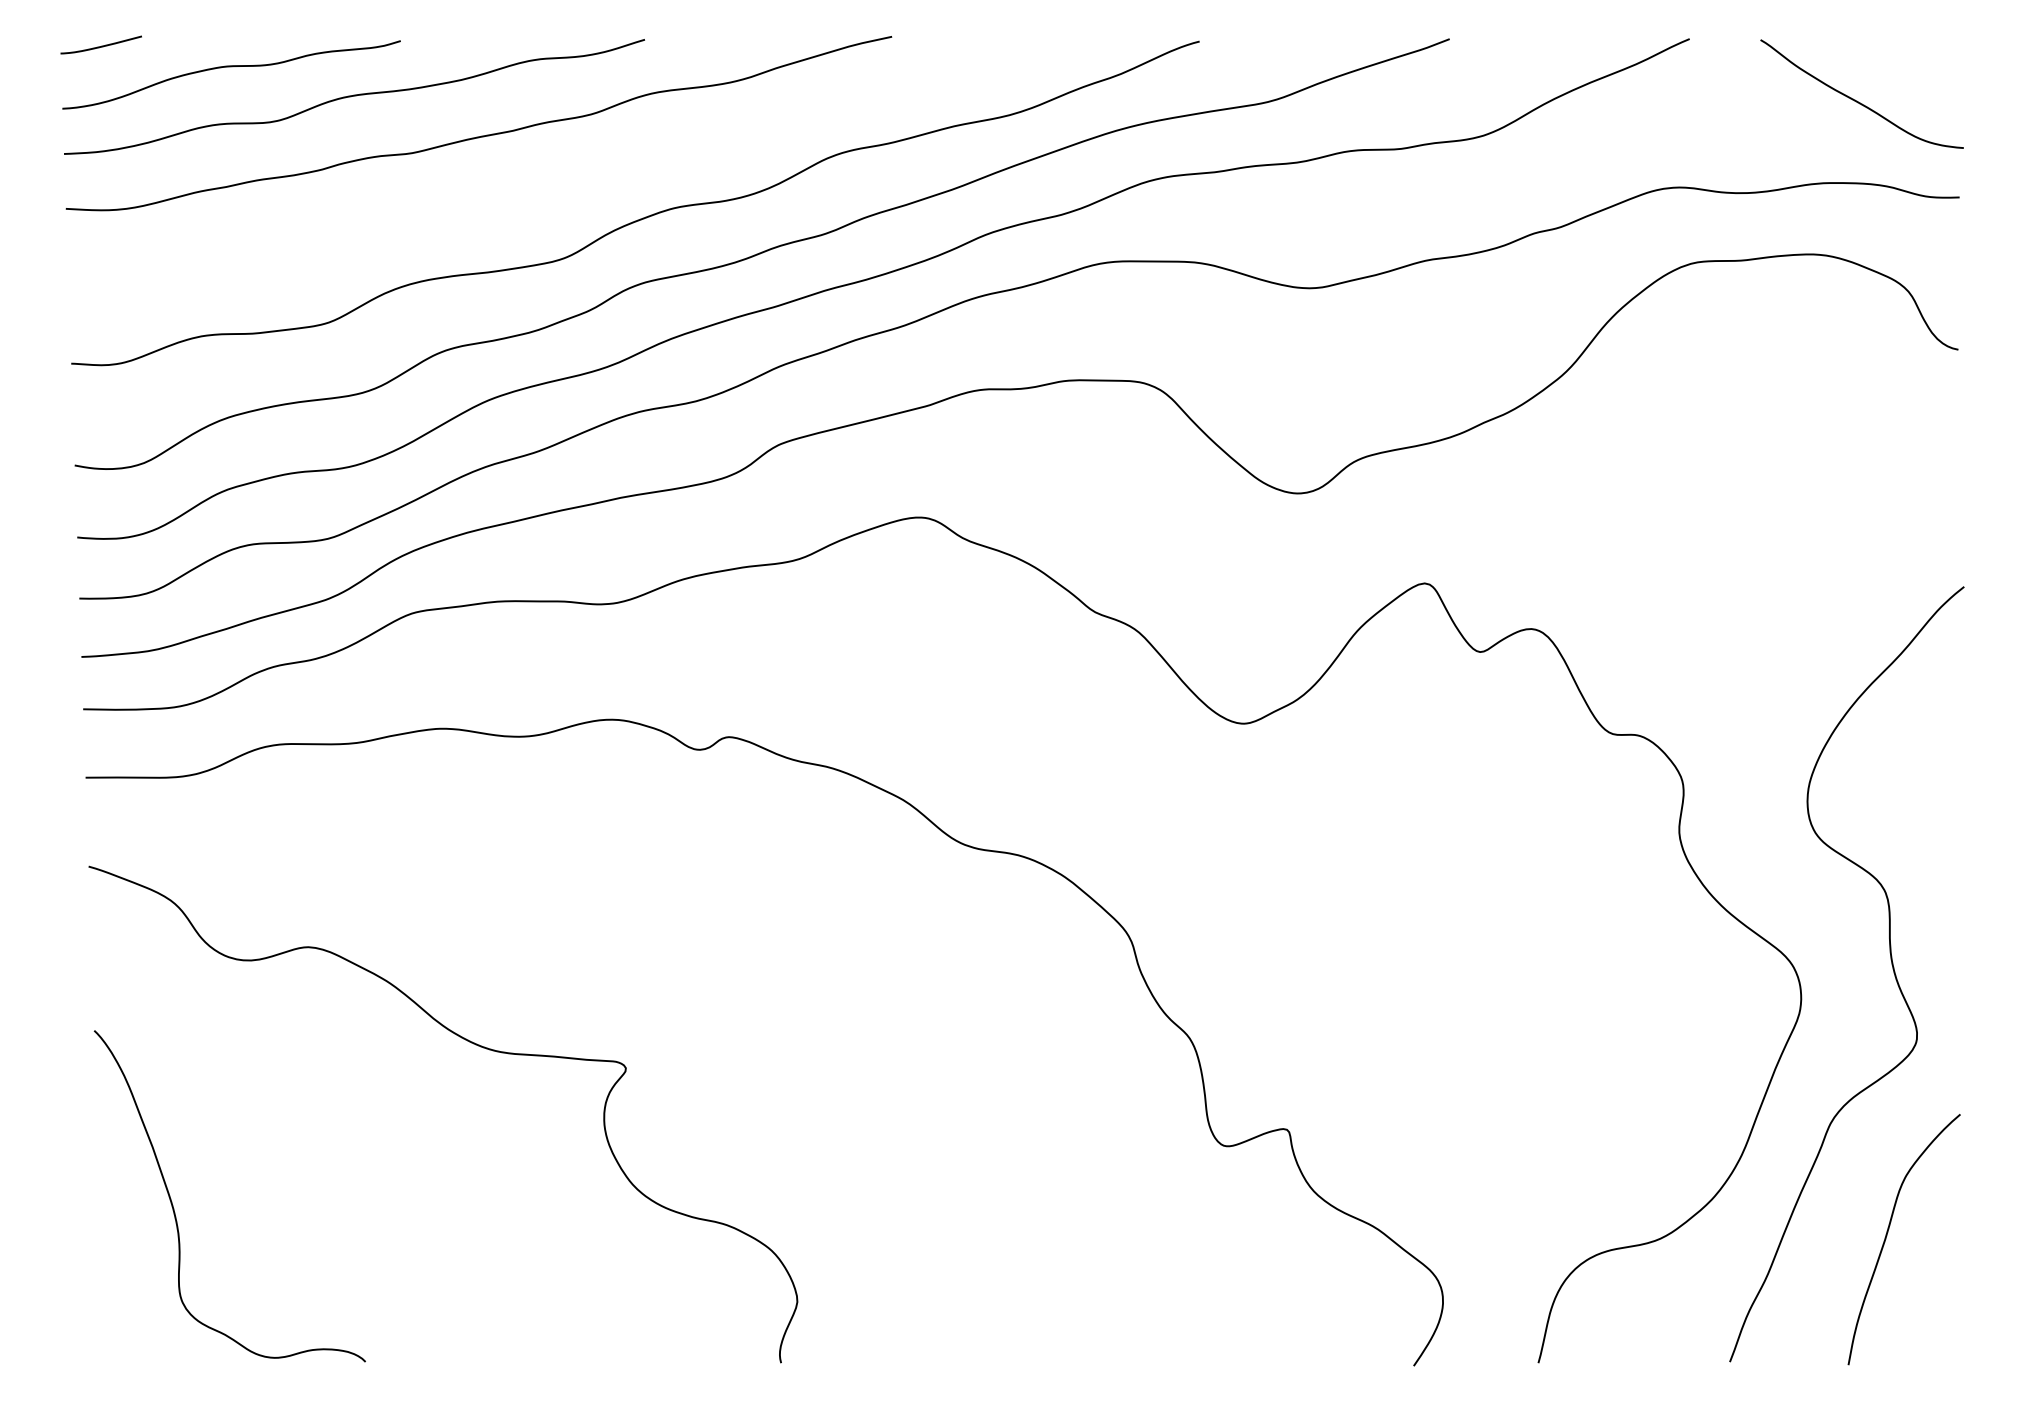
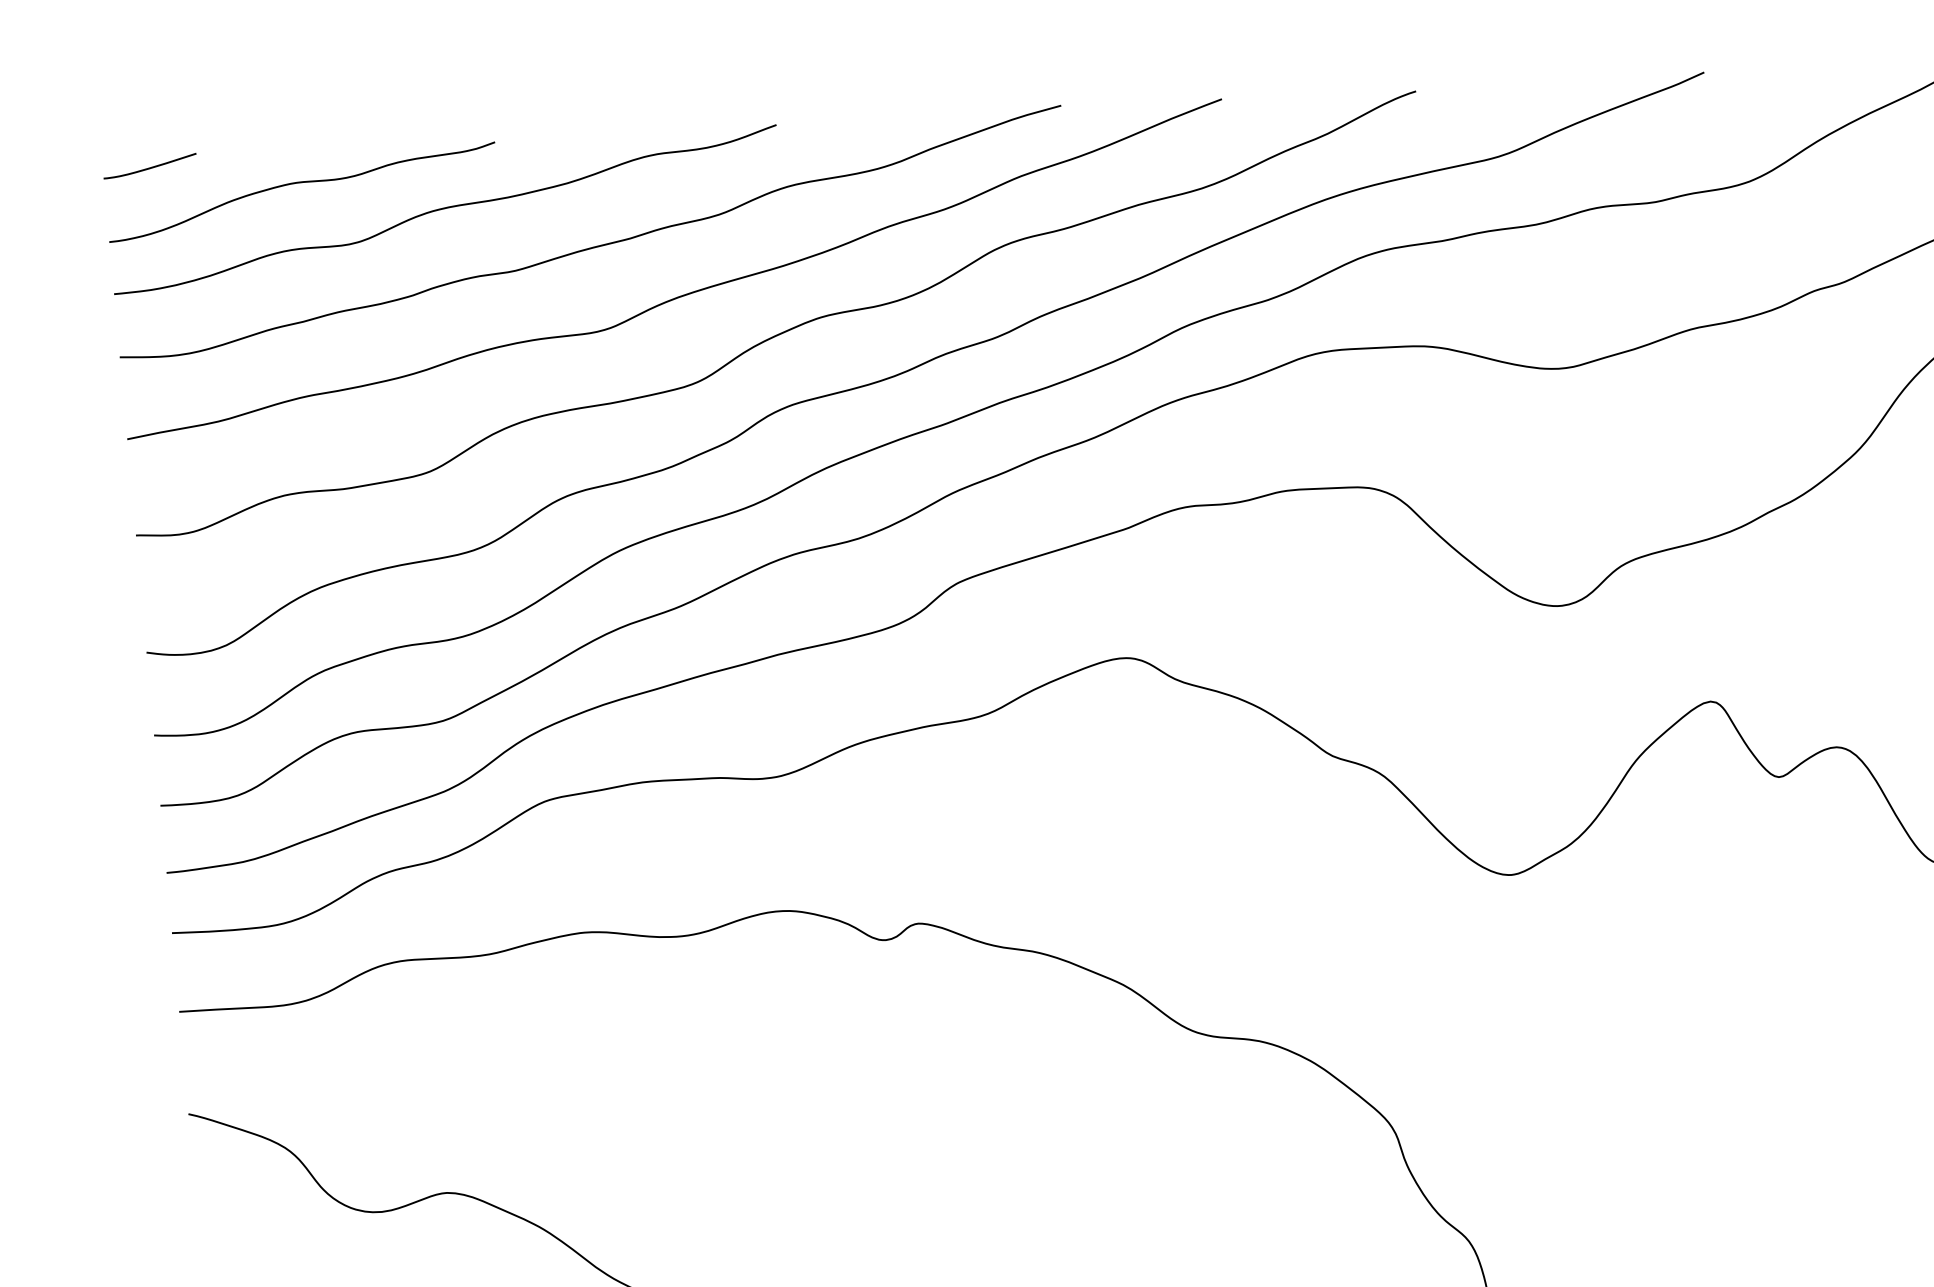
curve: (556, 181) -> (683, 294), added

